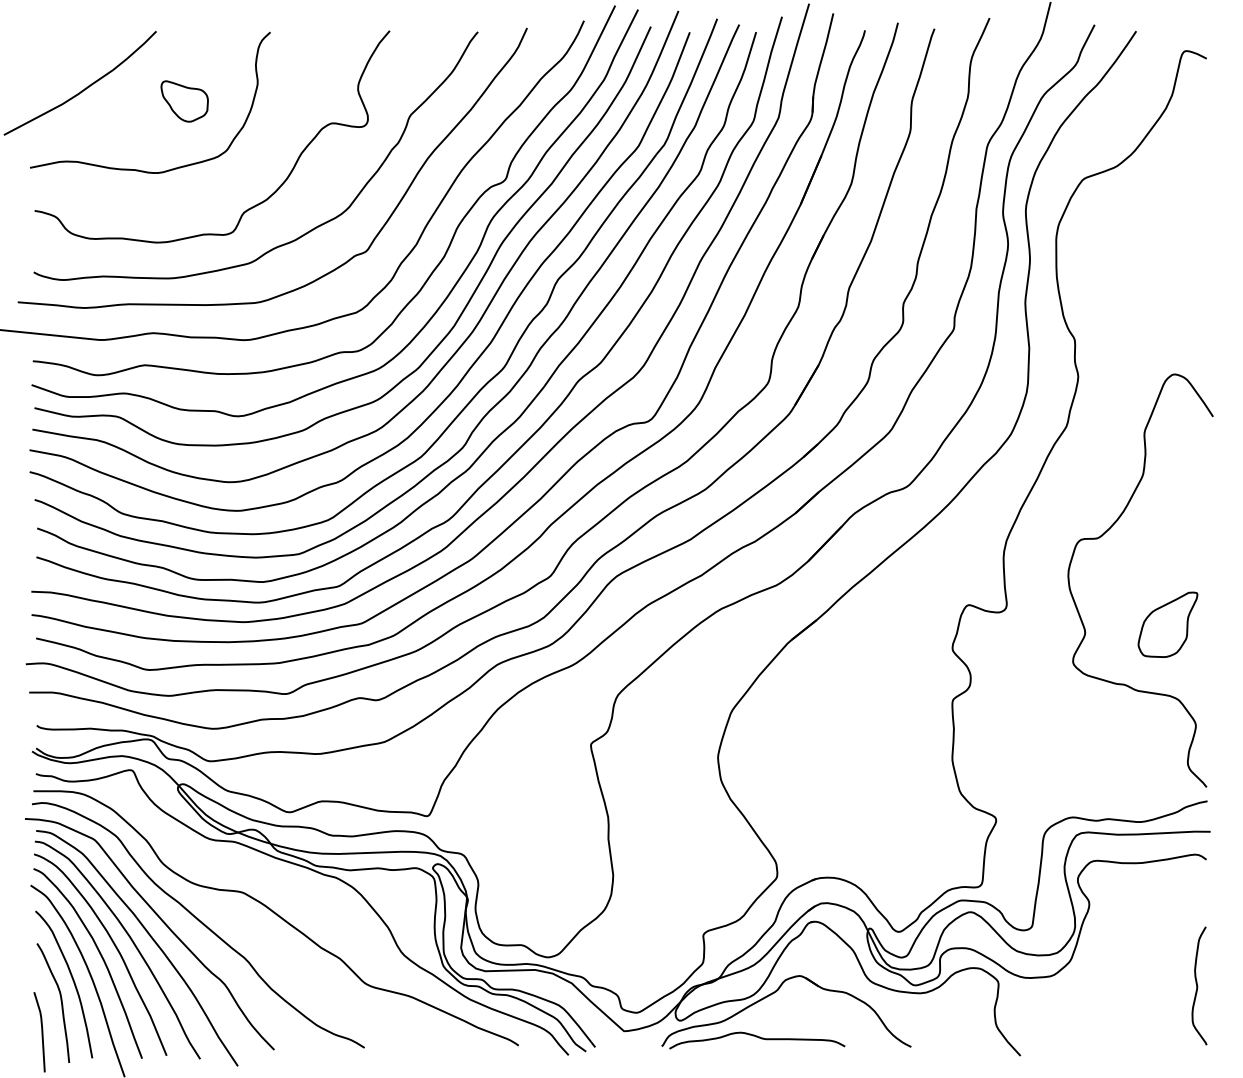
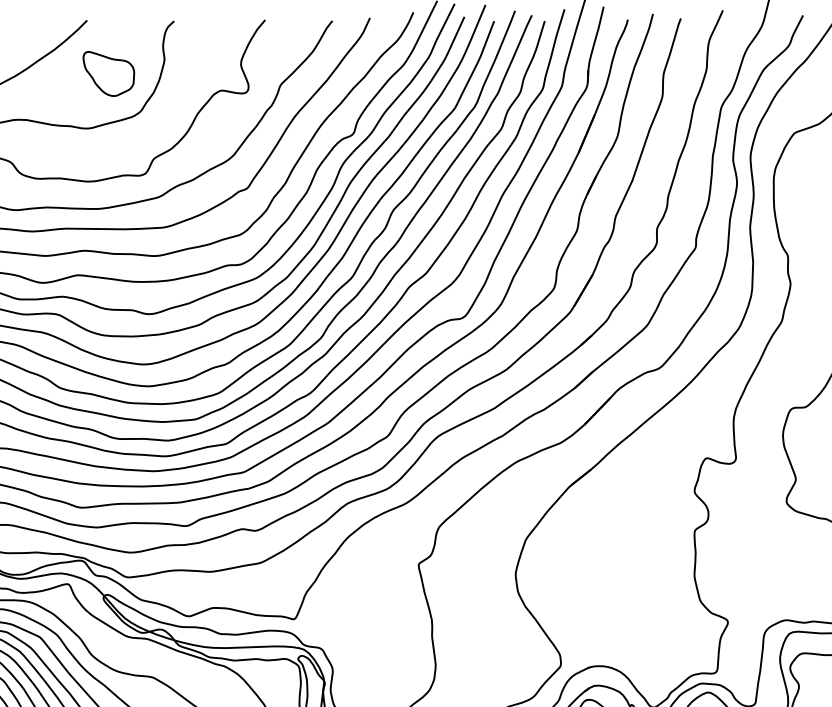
part: (184, 101) -> (108, 73), size x1.43

